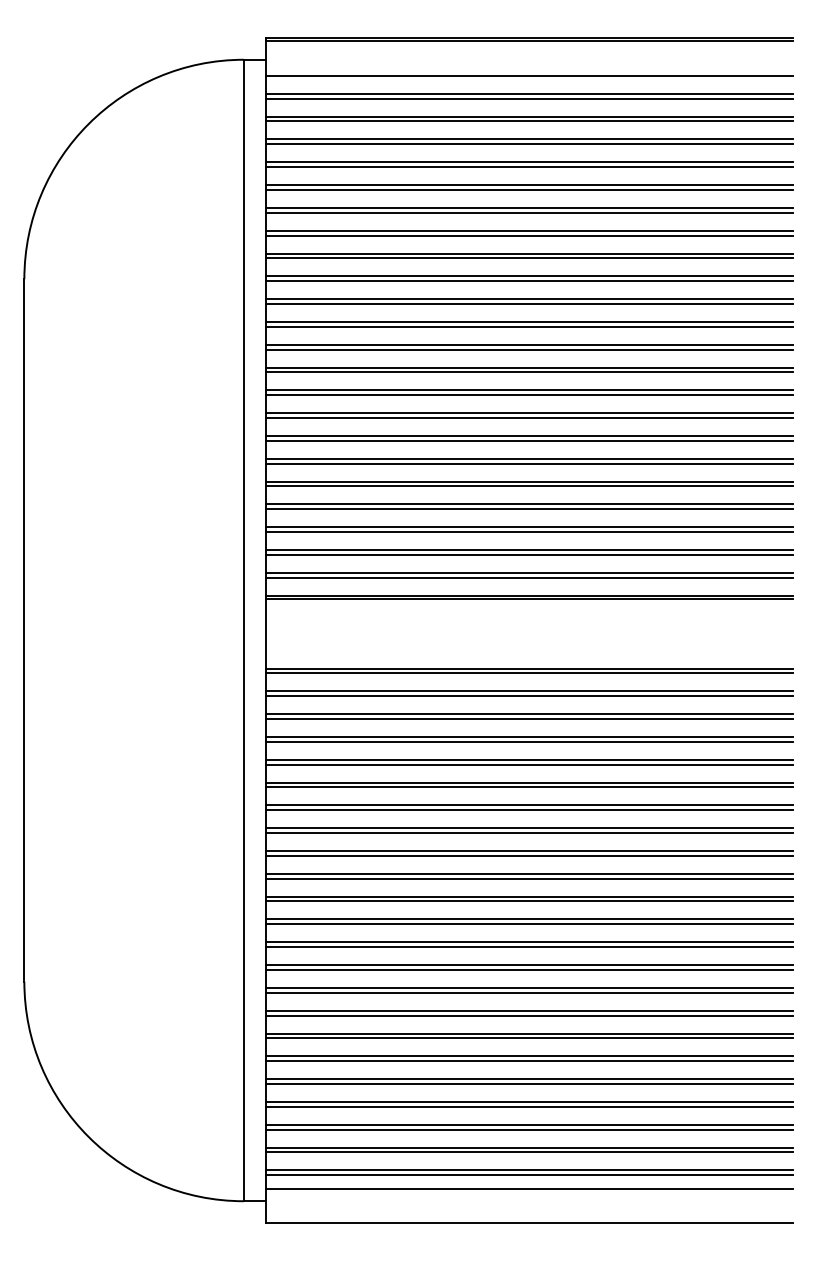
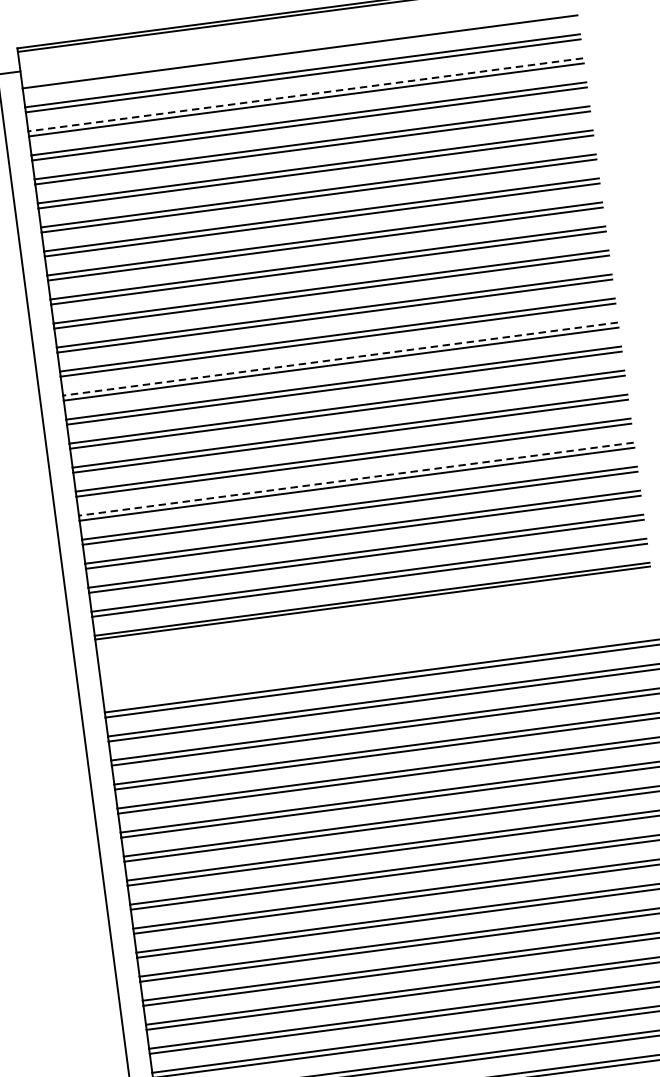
line: (528, 116) -> (304, 94), solid -> dashed
line: (528, 367) -> (339, 359), solid -> dashed
line: (528, 481) -> (355, 479), solid -> dashed

